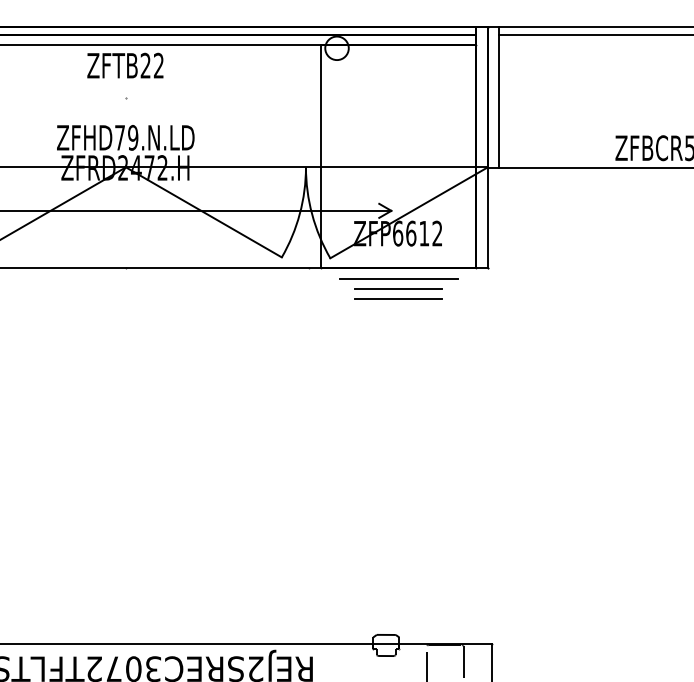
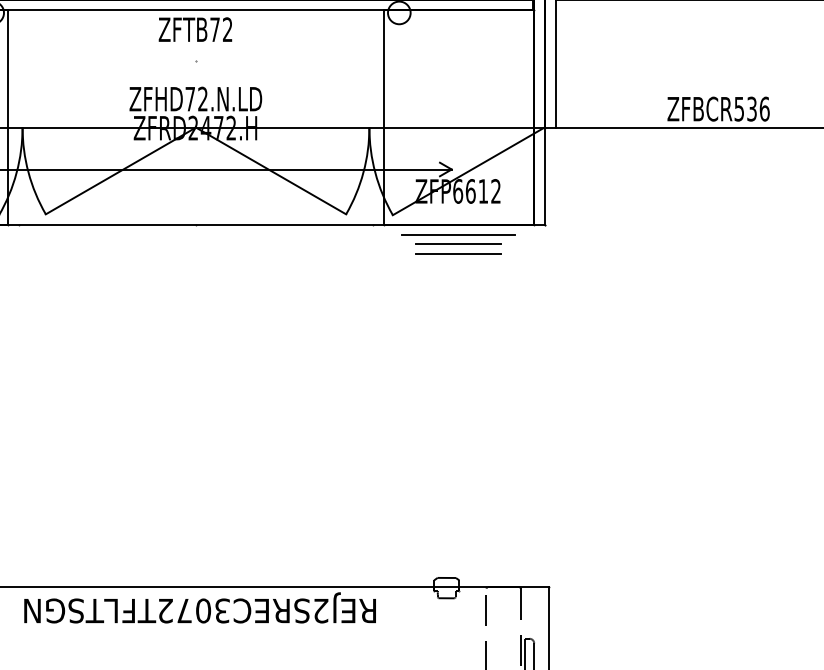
text: (145, 65) -> (214, 29), ZFTB22 -> ZFTB72
text: (132, 137) -> (202, 98), ZFHD79.N.LD -> ZFHD72.N.LD

